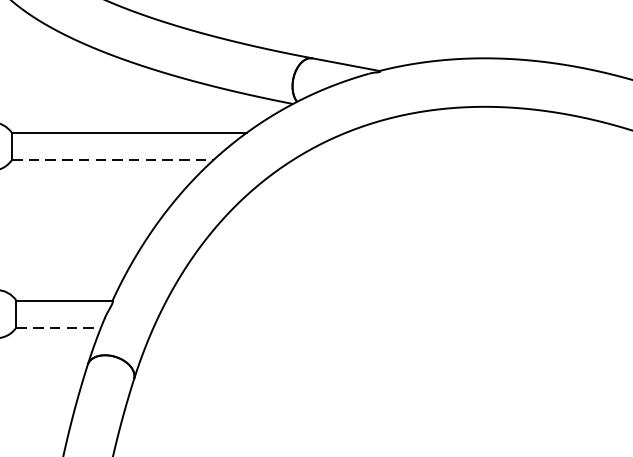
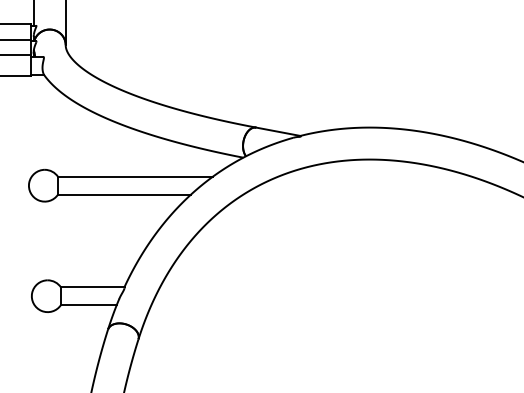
line: (114, 159) -> (125, 194), dashed -> solid
line: (58, 328) -> (88, 305), dashed -> solid

